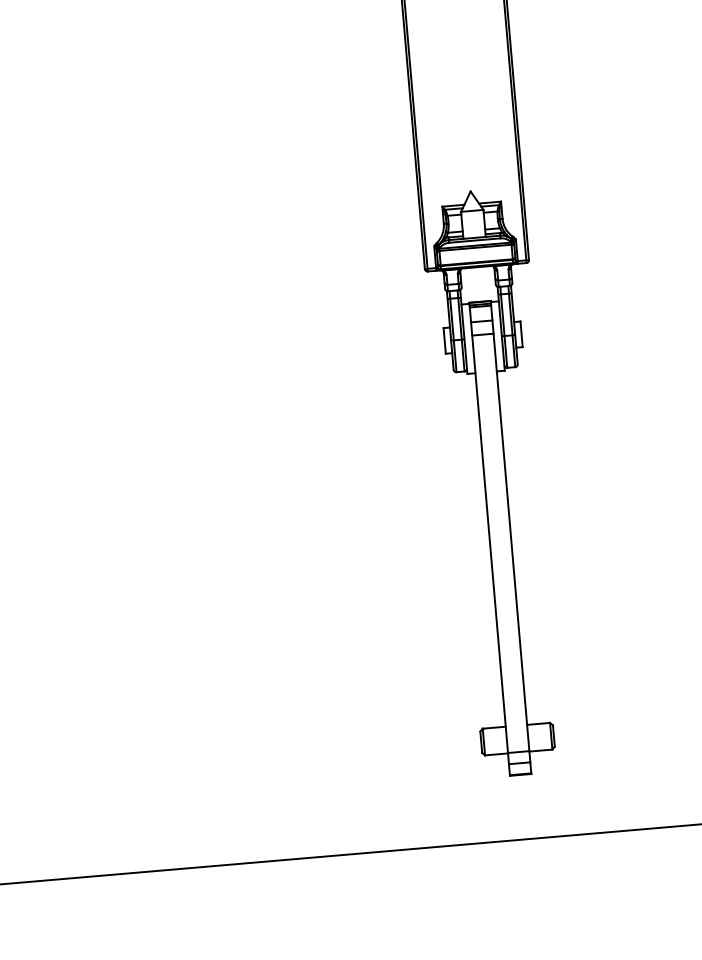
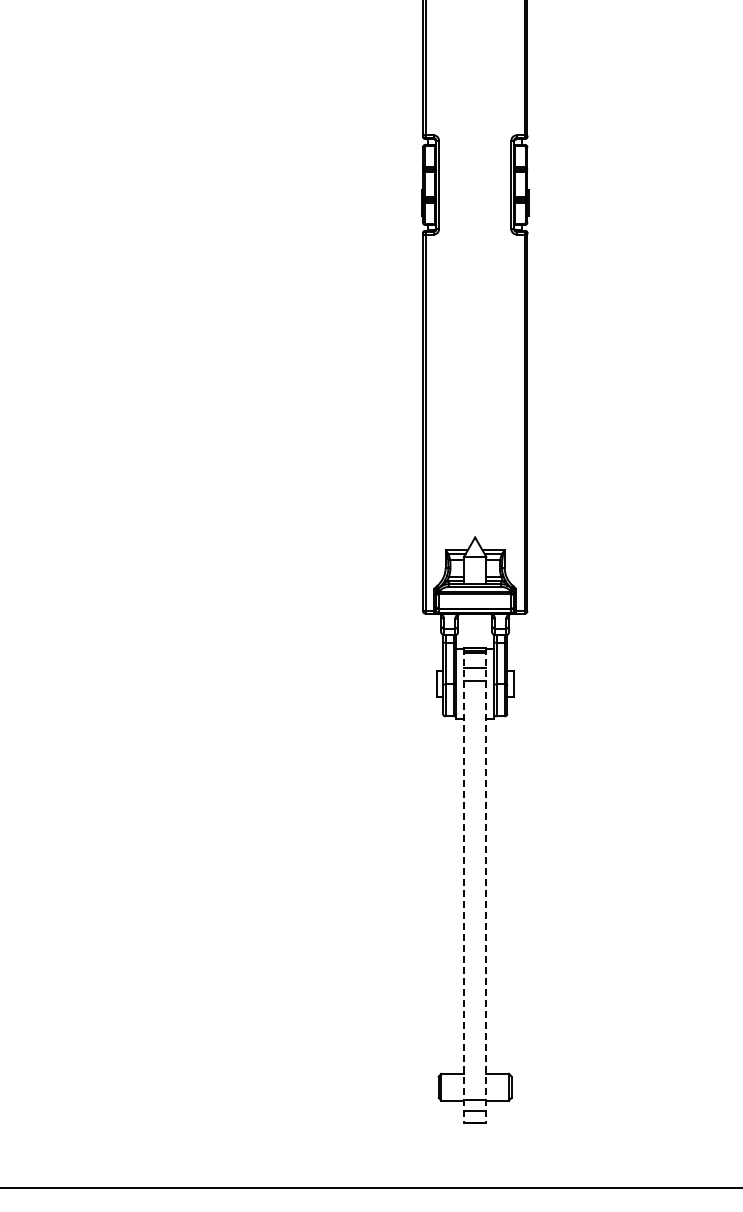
line: (510, 538) -> (485, 886), solid -> dashed
line: (489, 540) -> (464, 886), solid -> dashed

